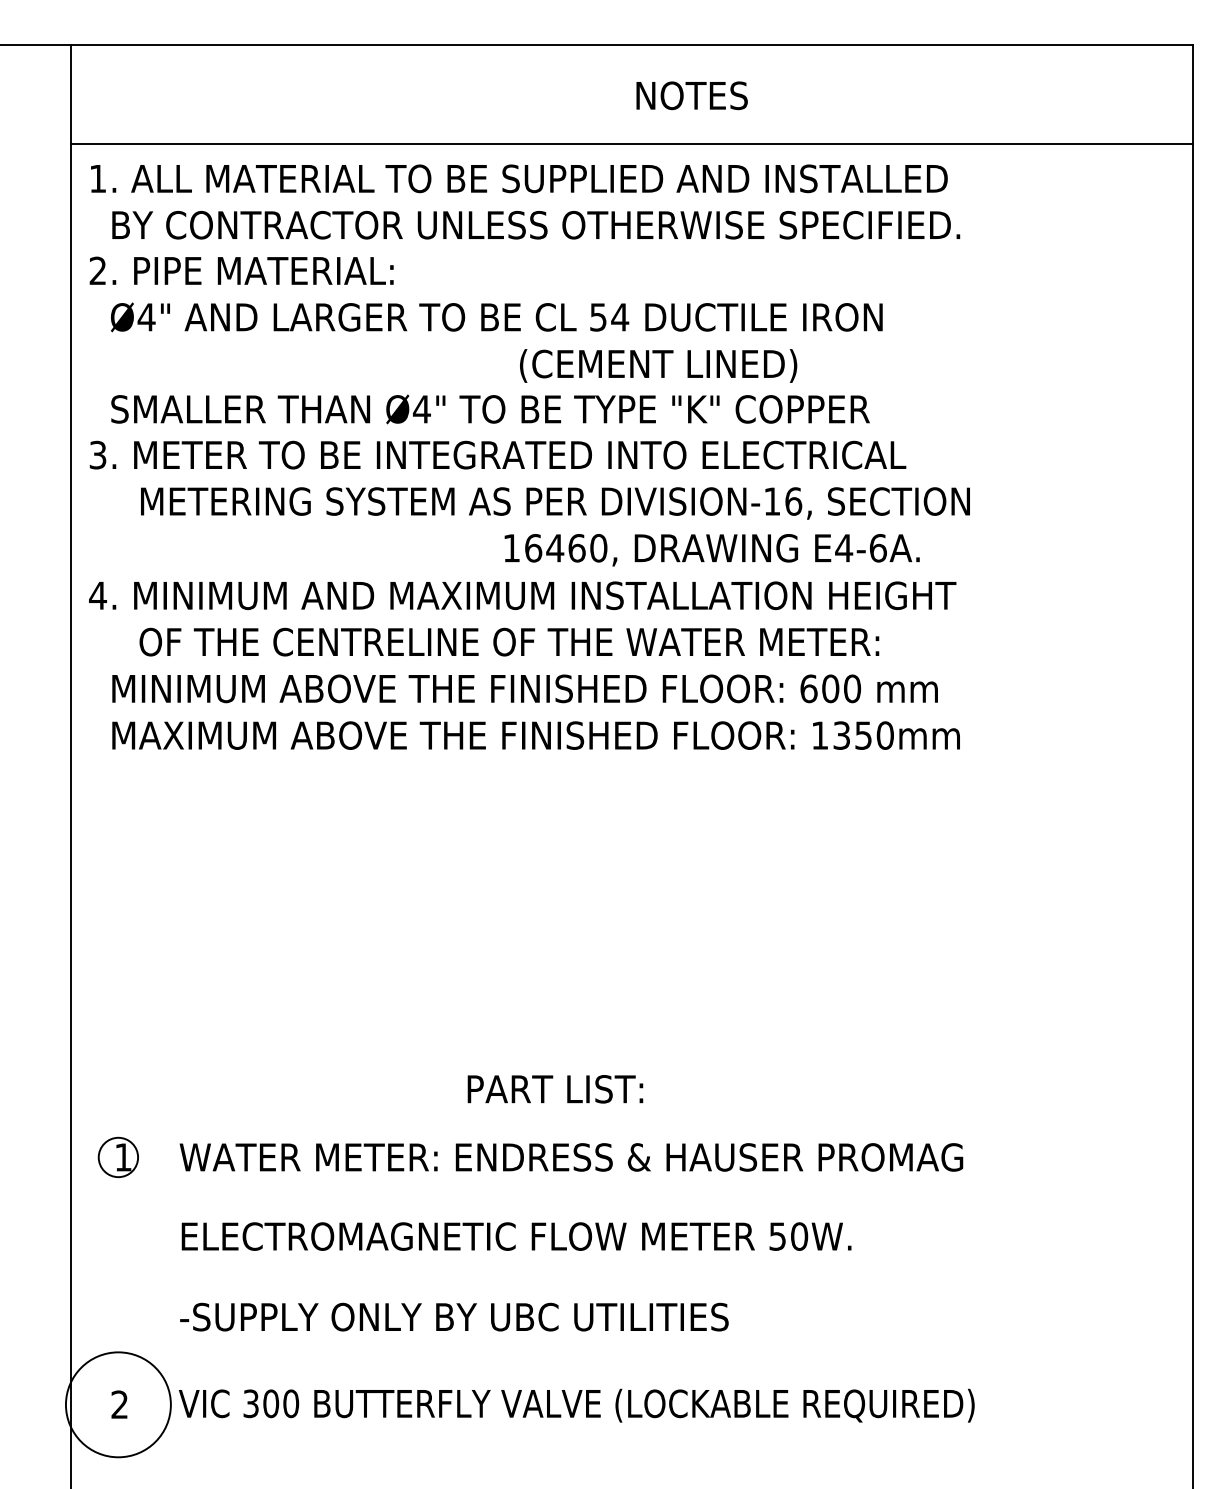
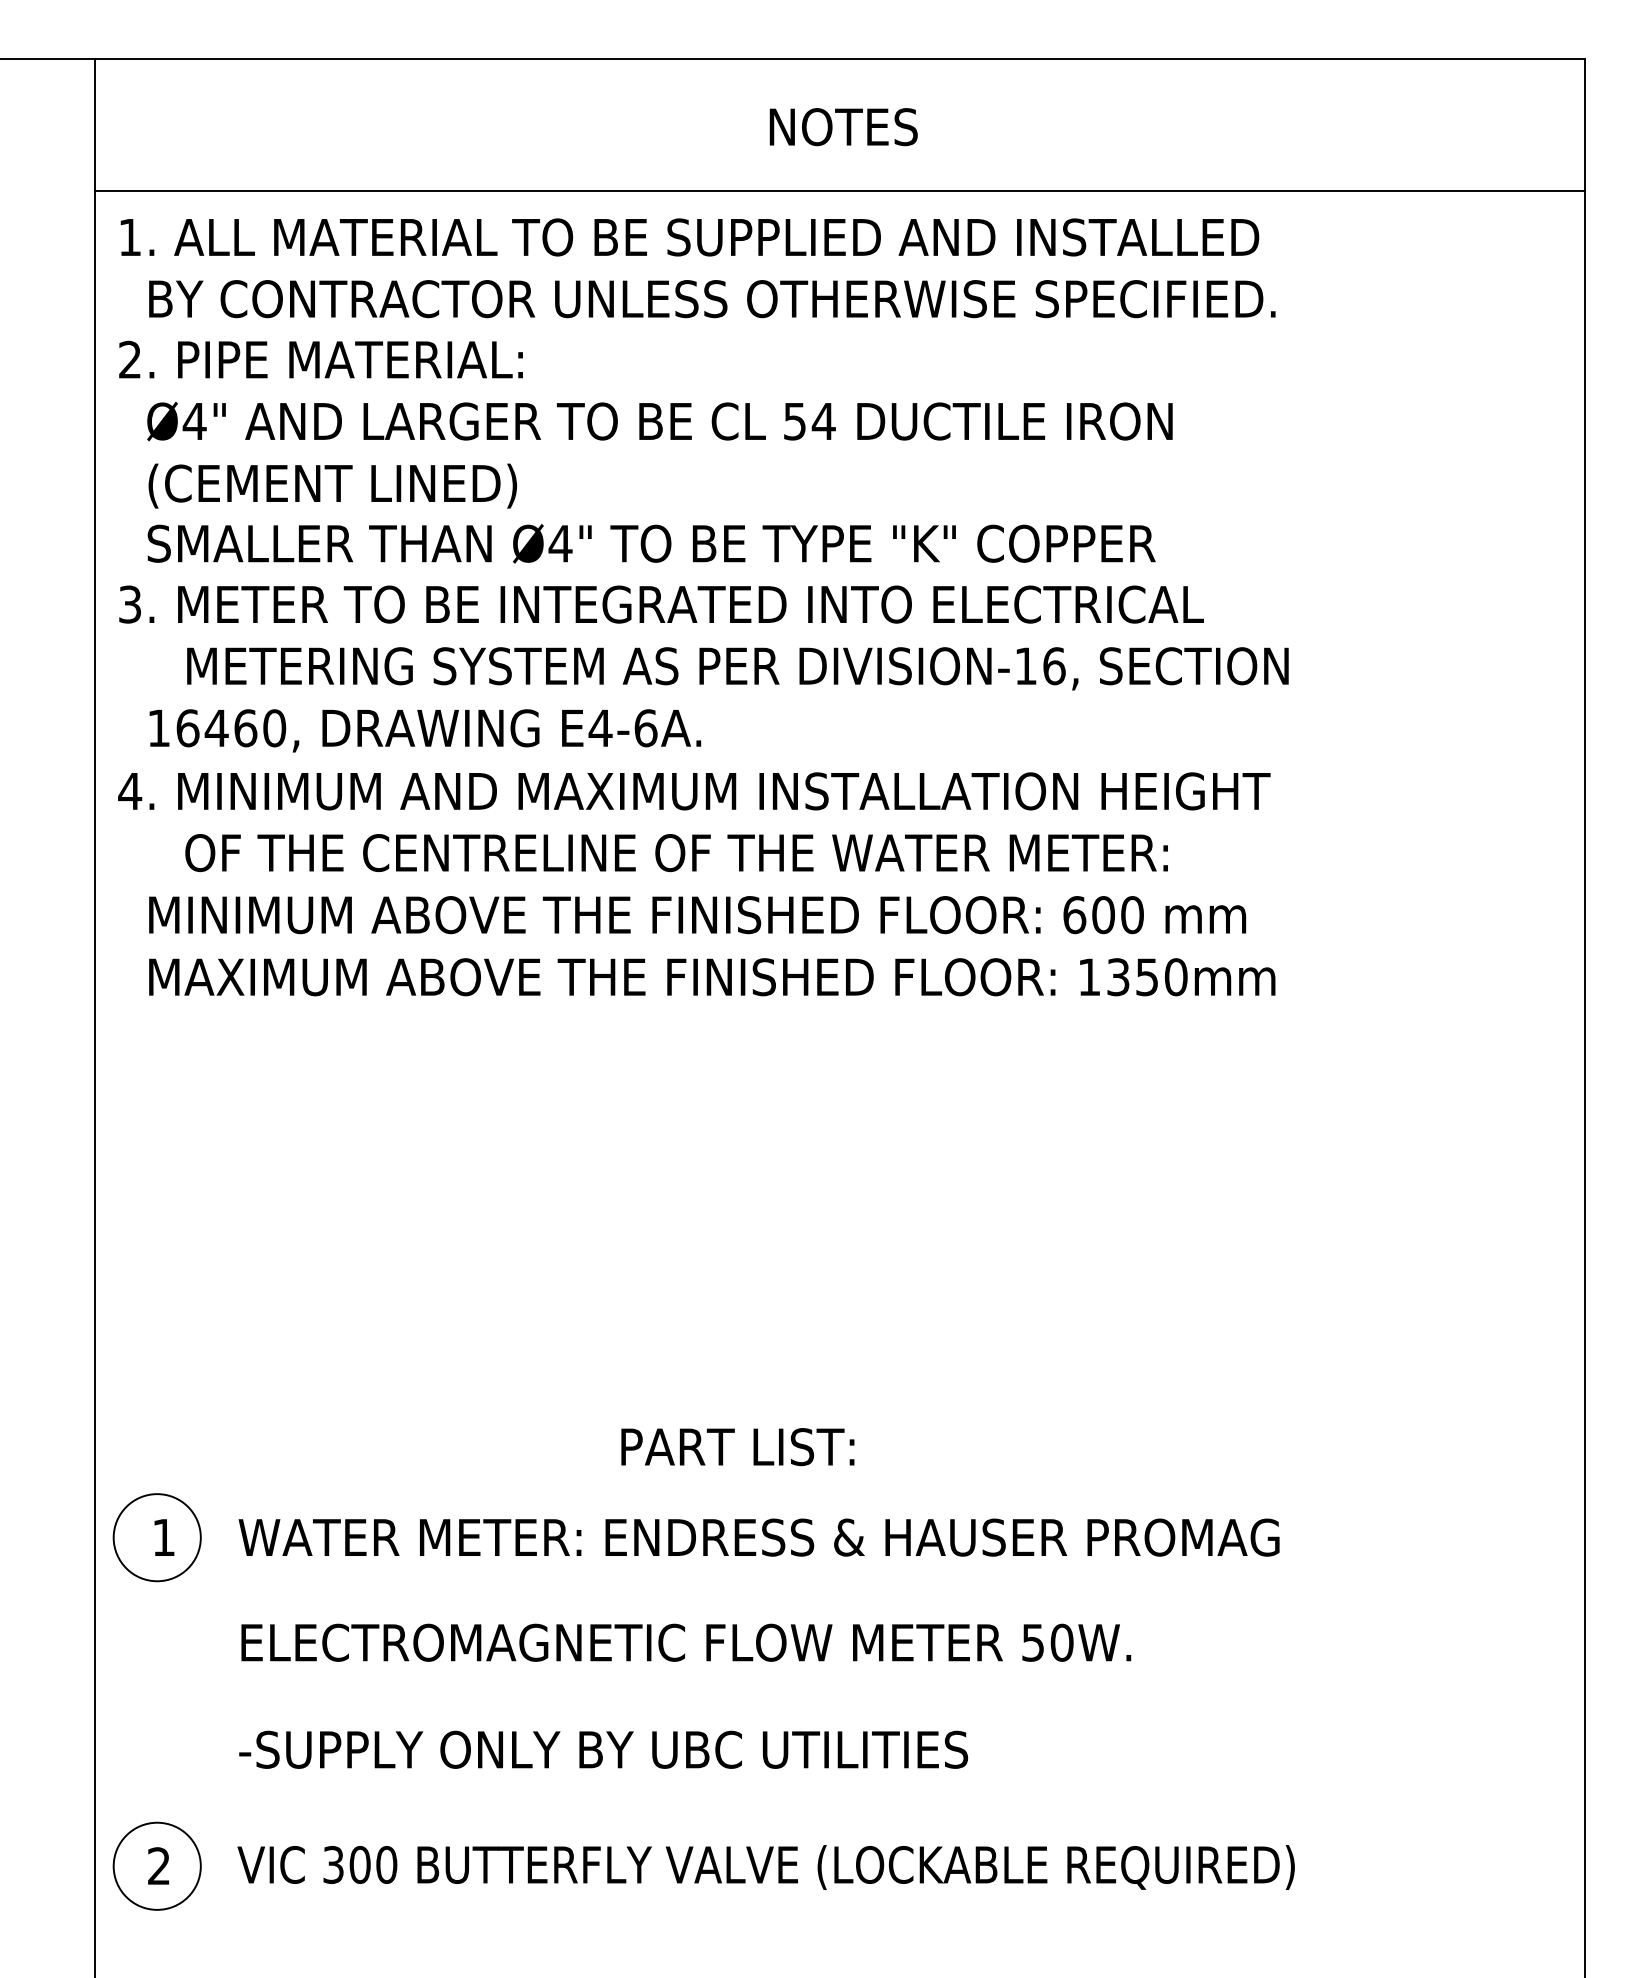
text: (691, 95) -> (842, 126), moved
text: (658, 365) -> (332, 485), moved
text: (711, 550) -> (424, 731), moved
circle: (118, 1157) -> (157, 1537), size x1.67
circle: (118, 1404) -> (157, 1865), size x0.62

